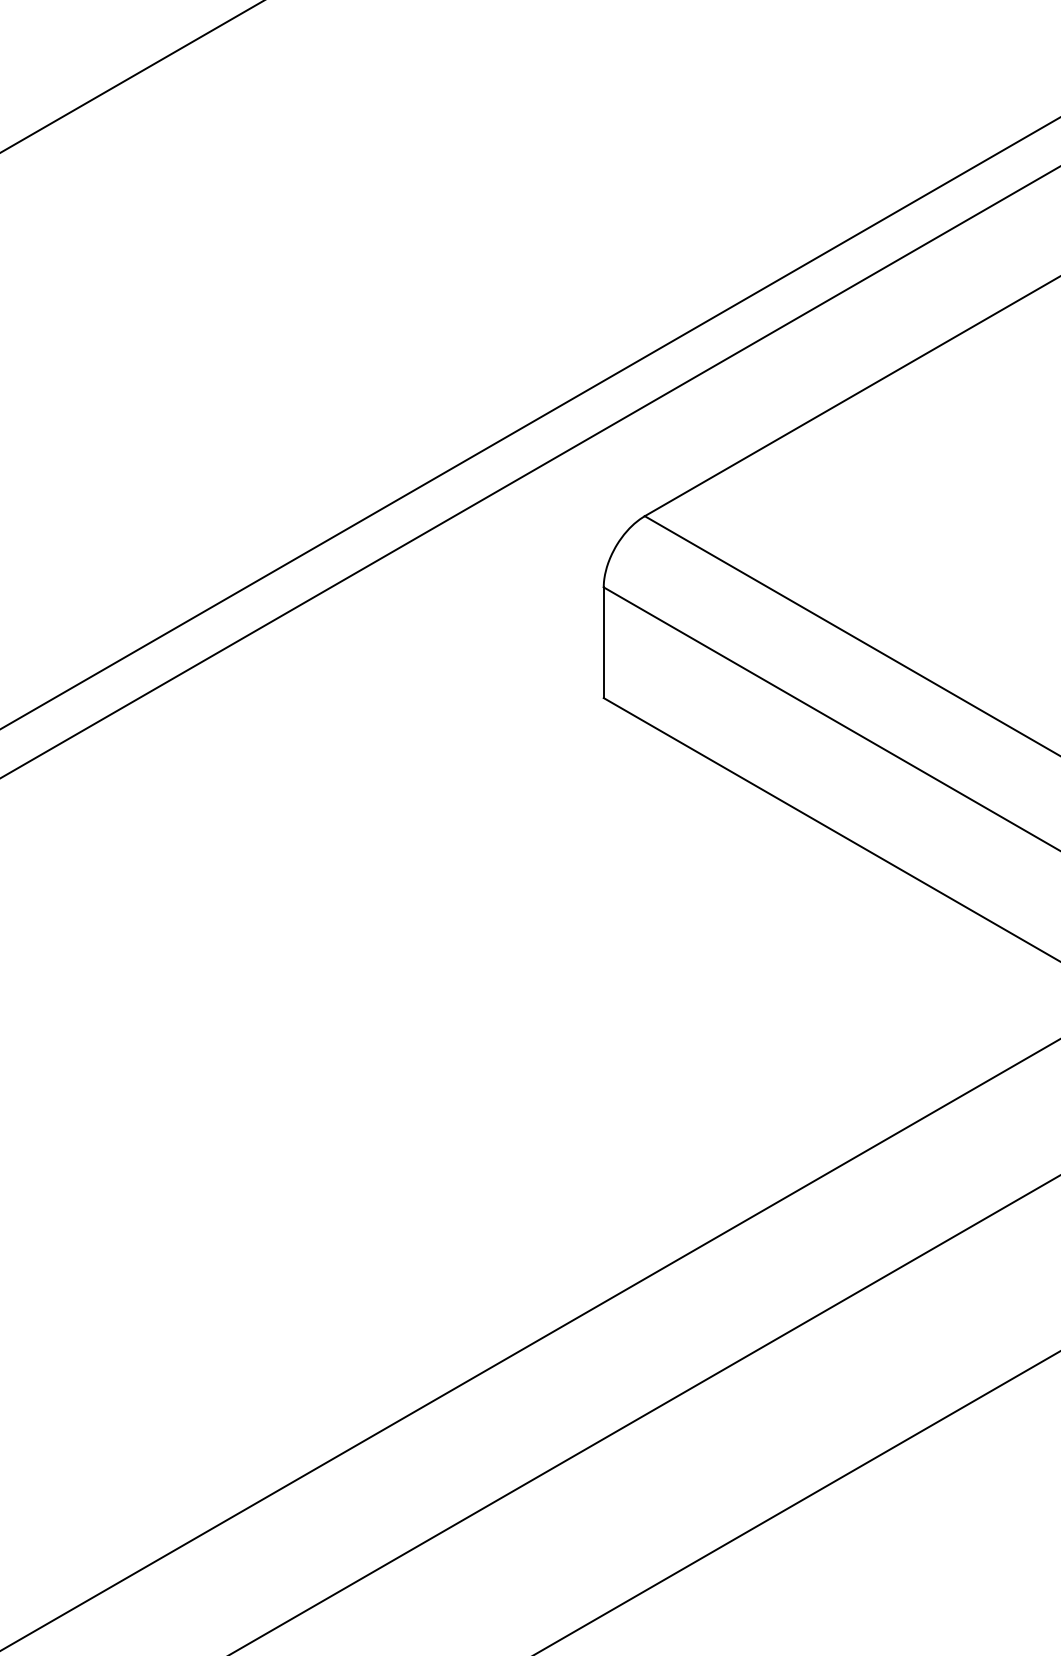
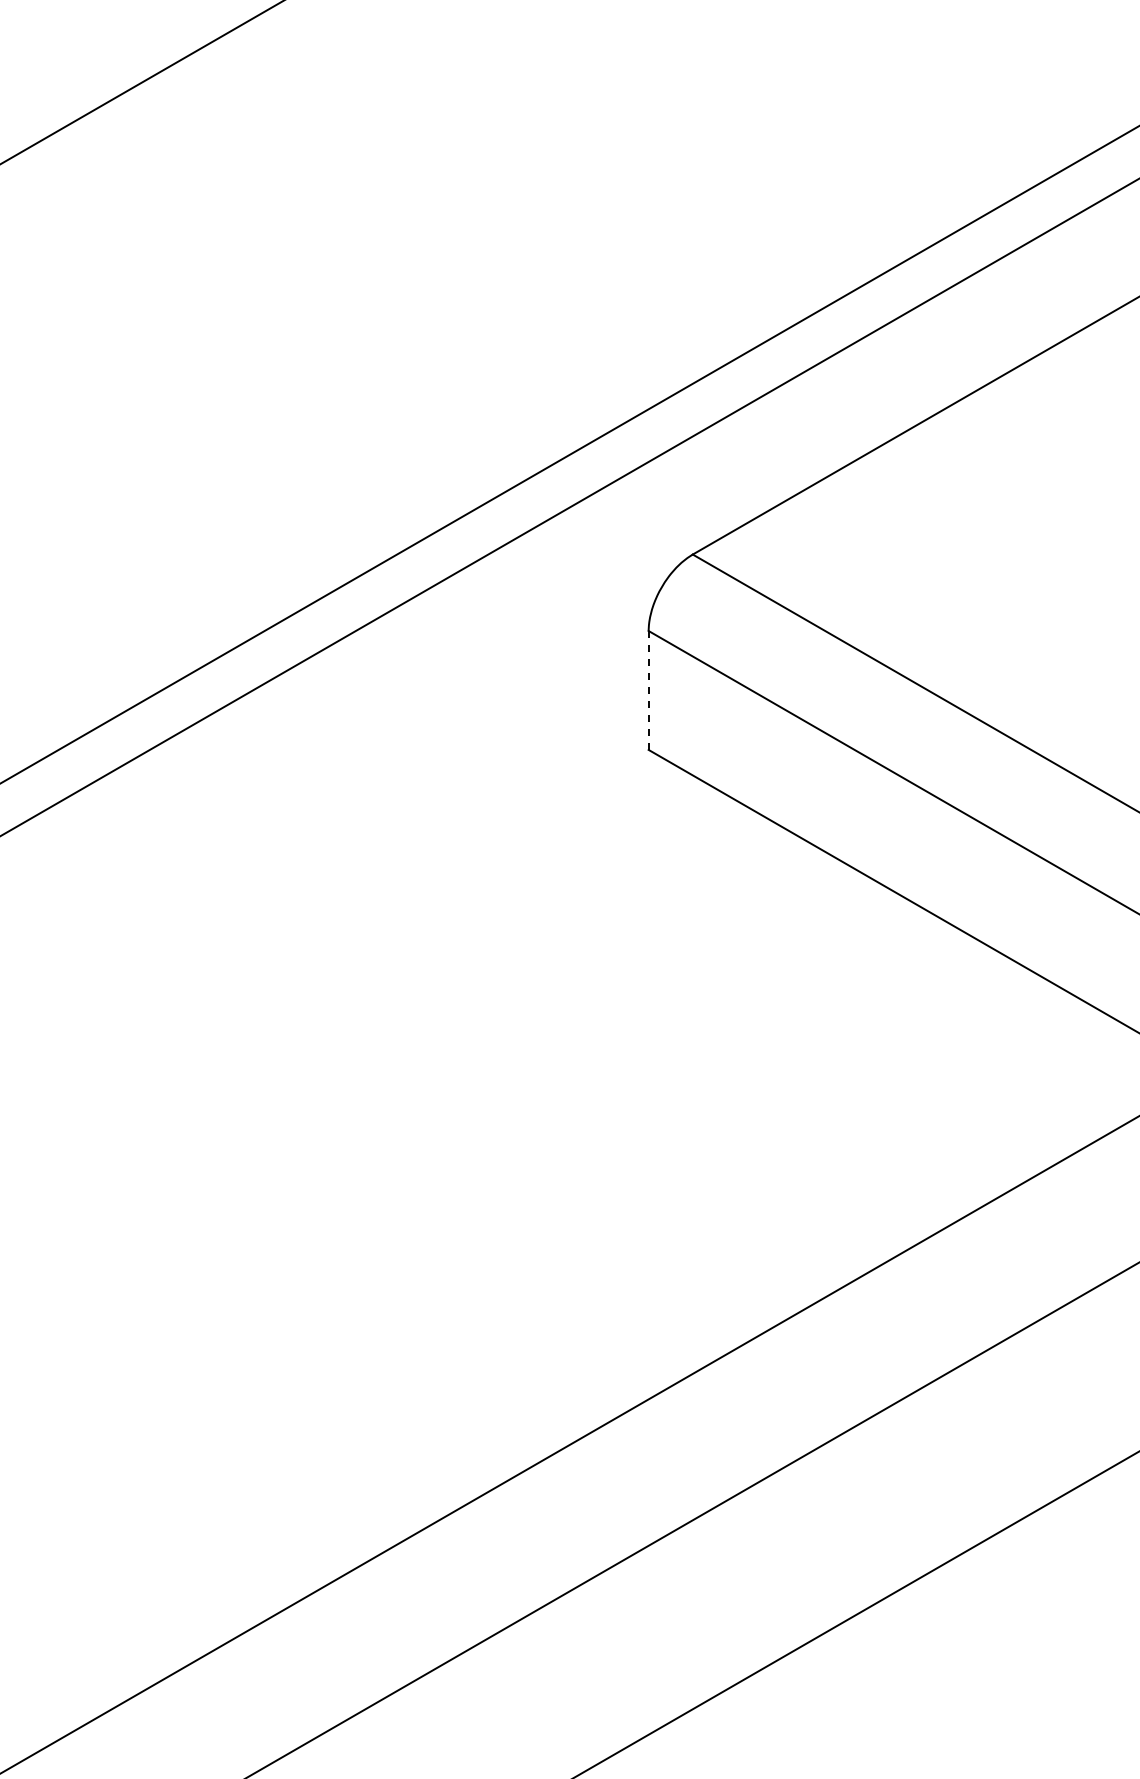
line: (603, 641) -> (648, 689), solid -> dashed

